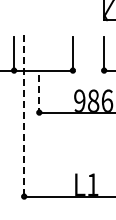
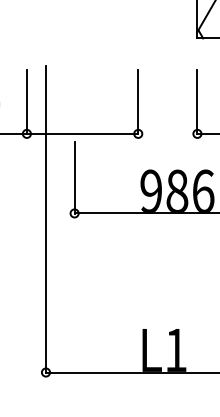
line: (39, 93) -> (74, 177), dashed -> solid
line: (24, 116) -> (46, 220), dashed -> solid

